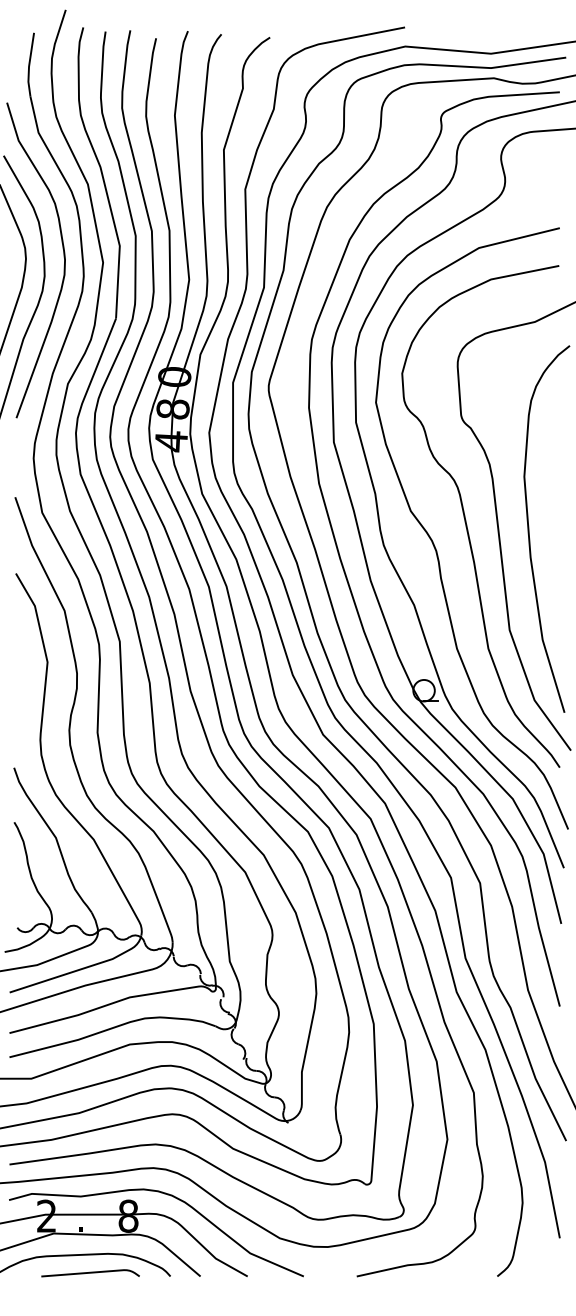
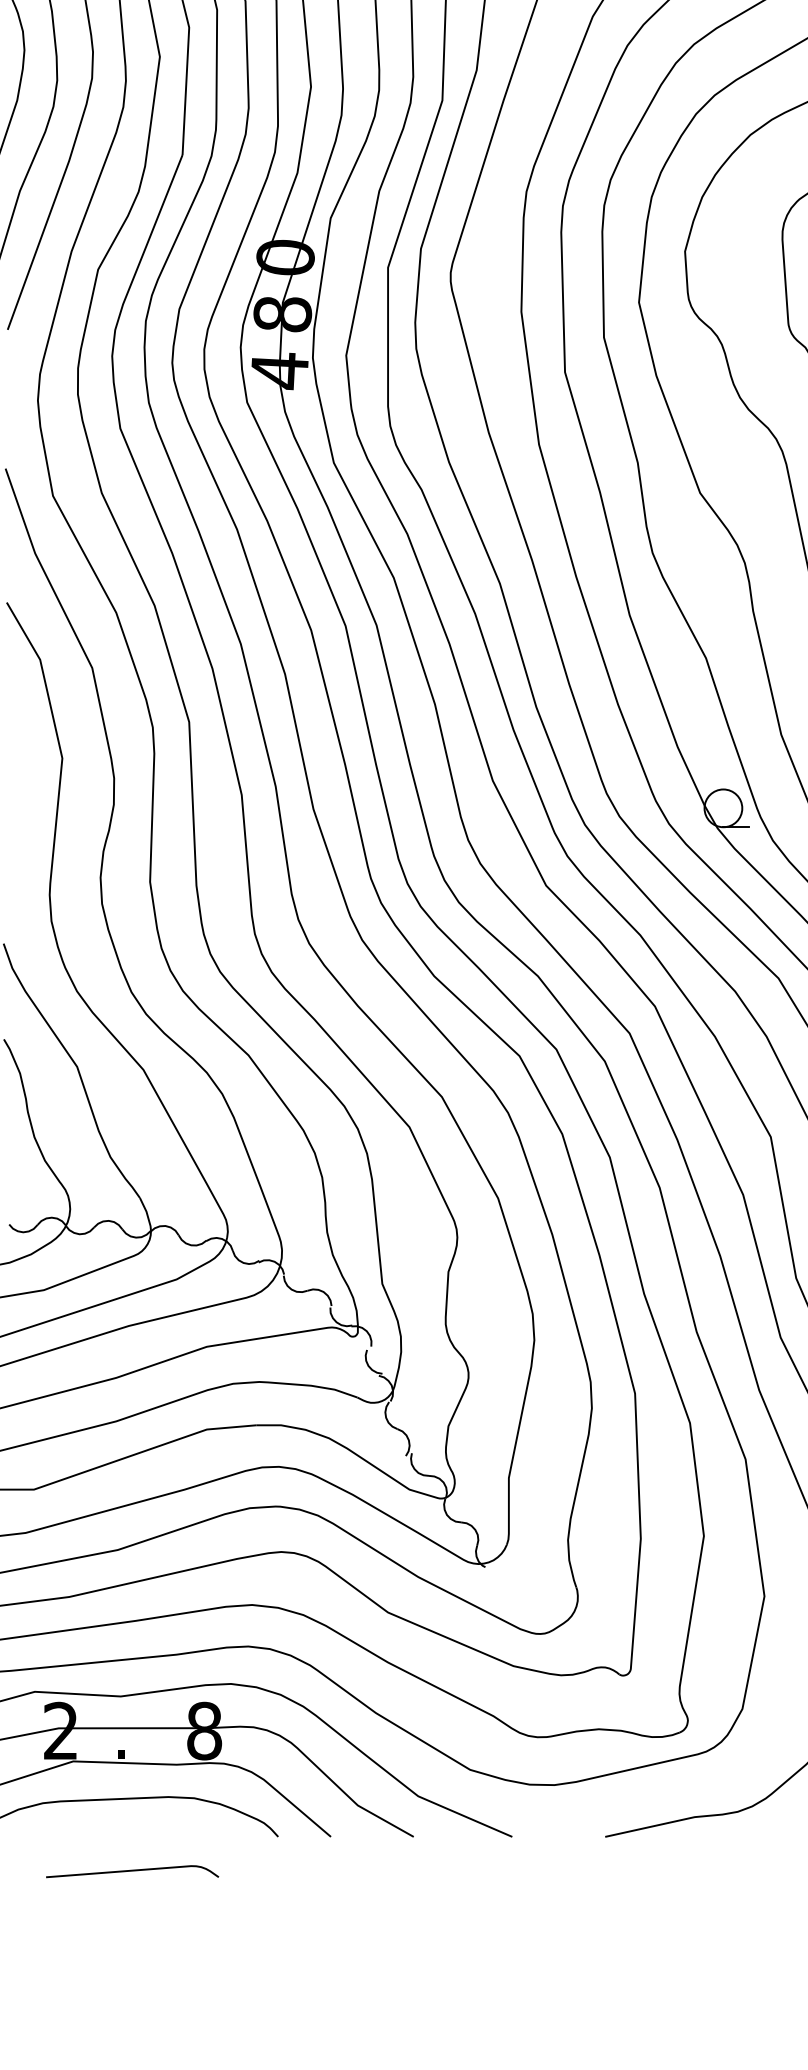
curve: (90, 1273) -> (132, 1871), moved

